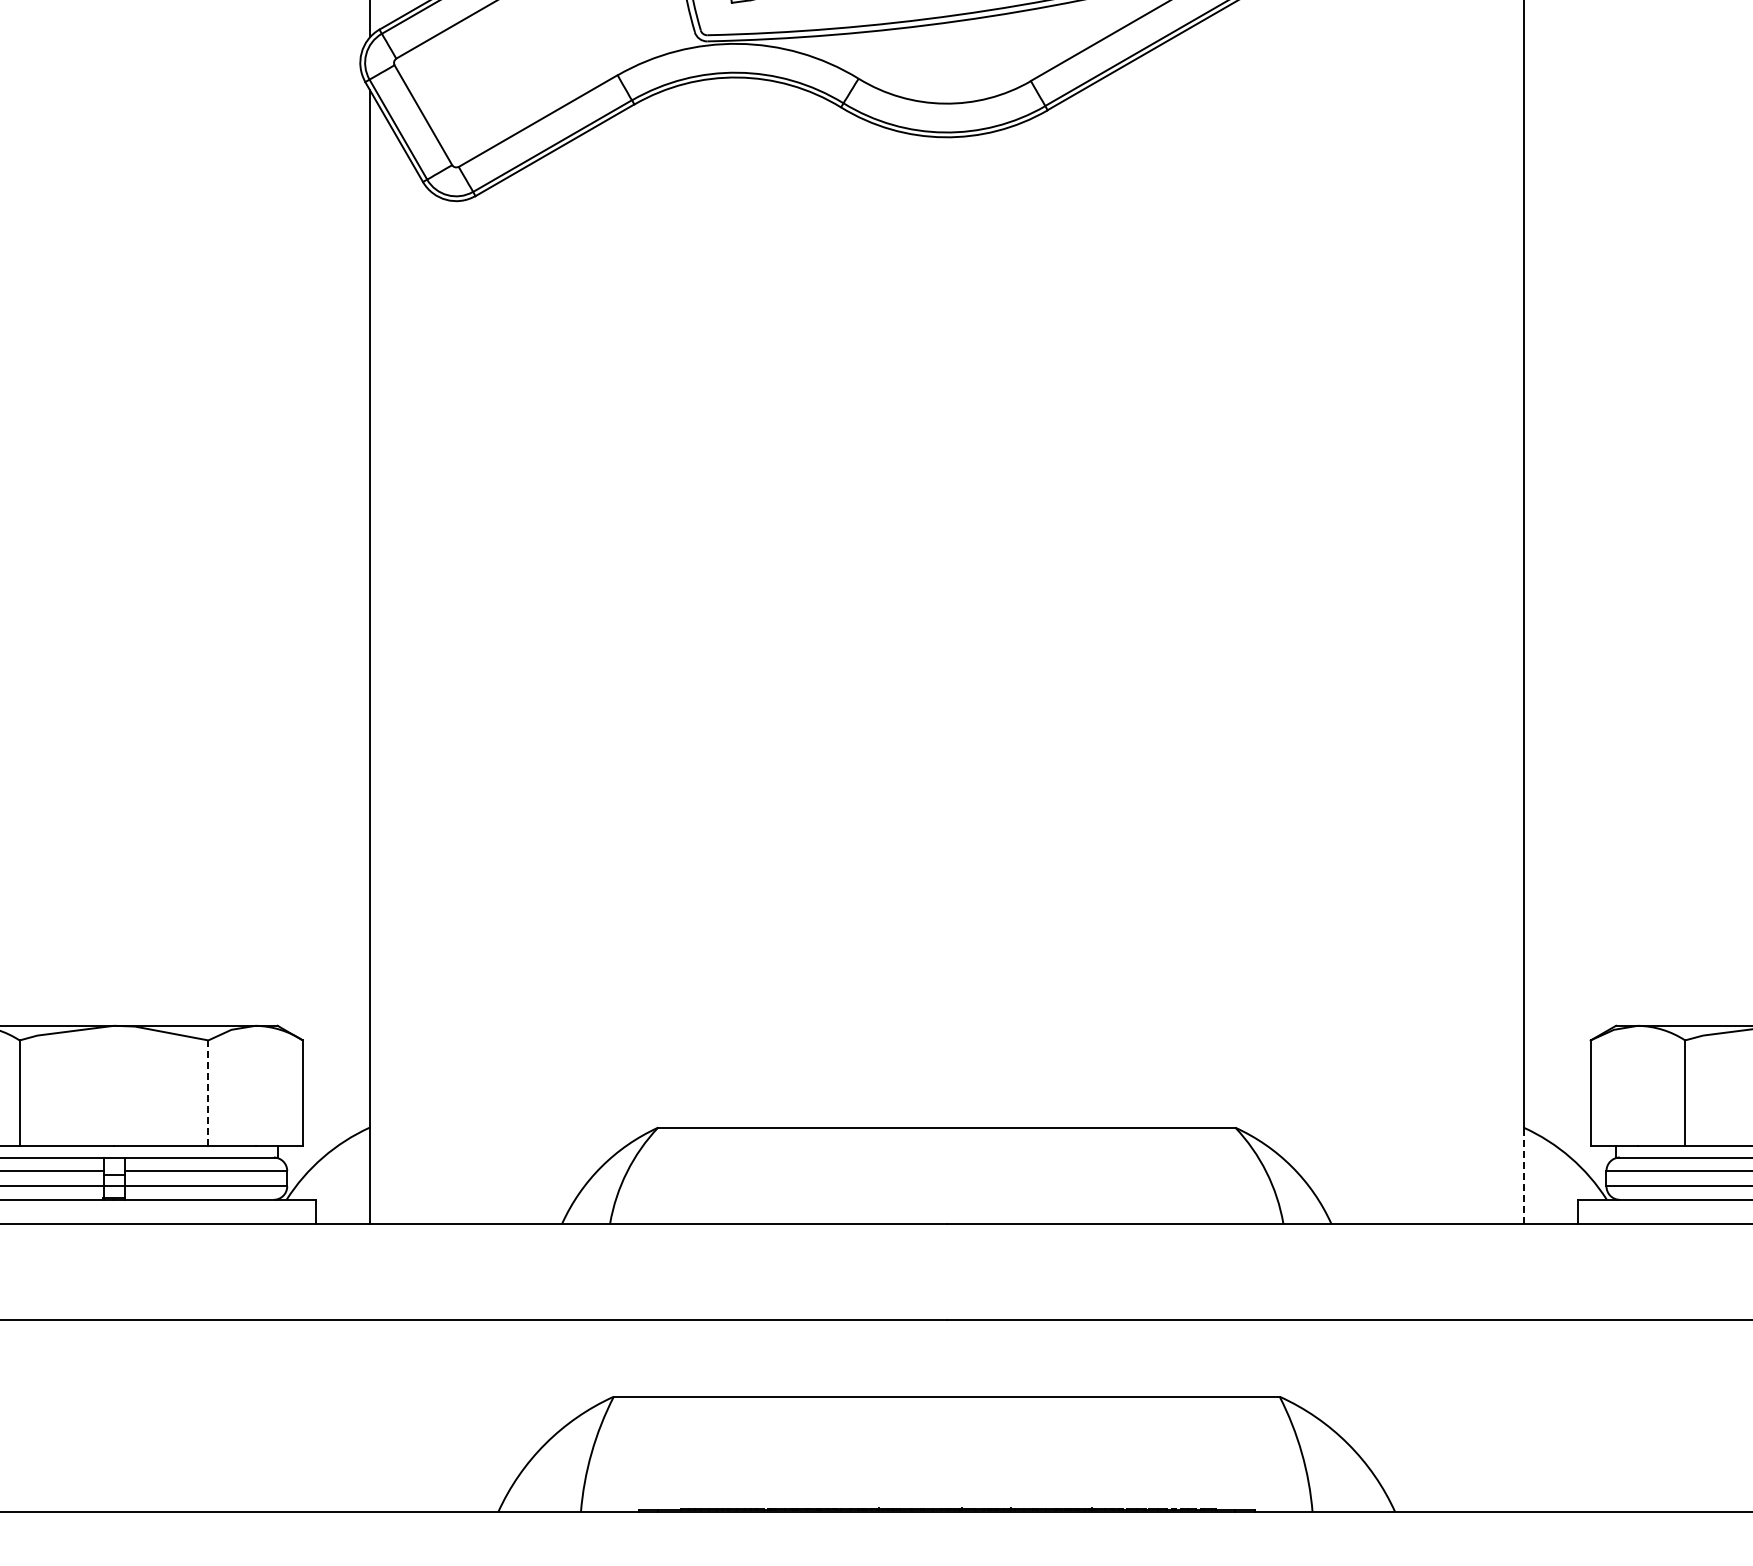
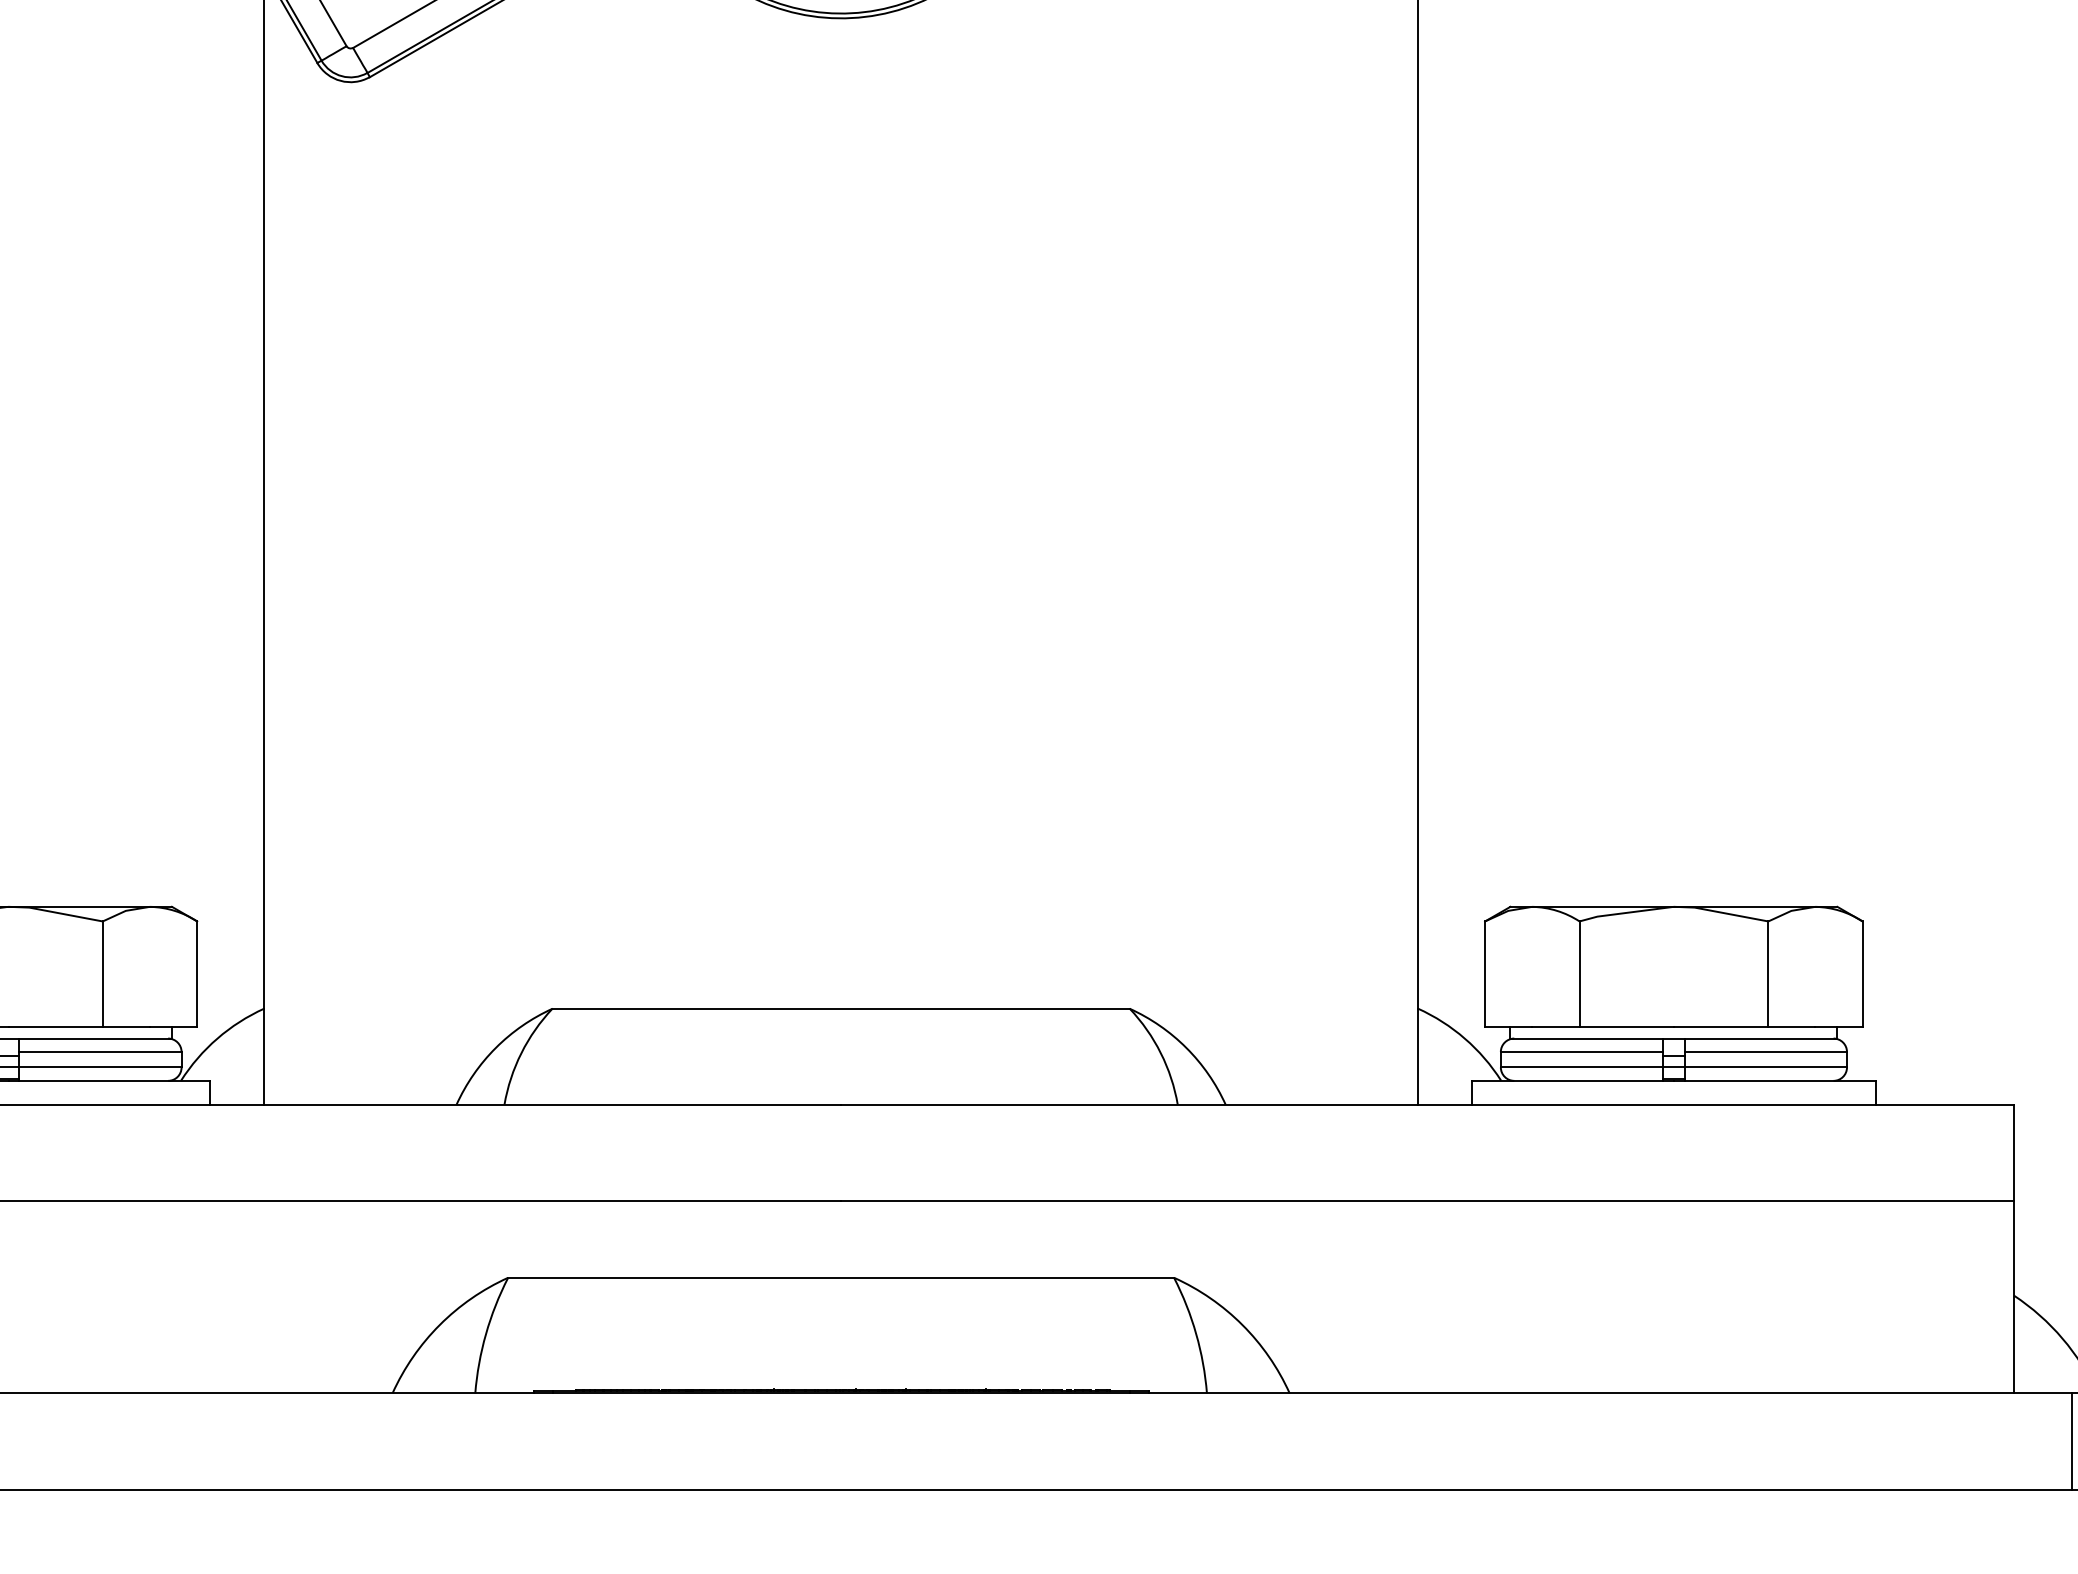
line: (208, 1093) -> (102, 974), dashed -> solid
line: (1524, 1175) -> (1418, 1056), dashed -> solid

